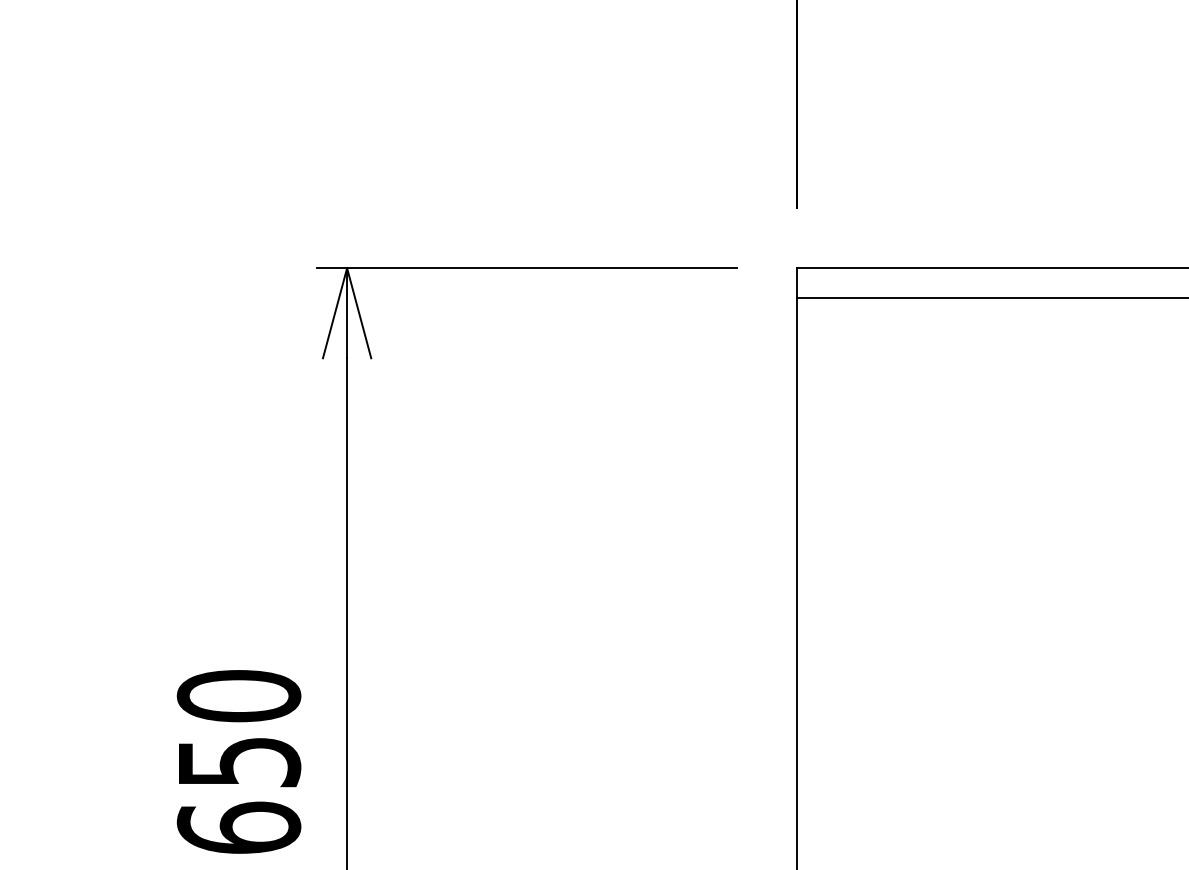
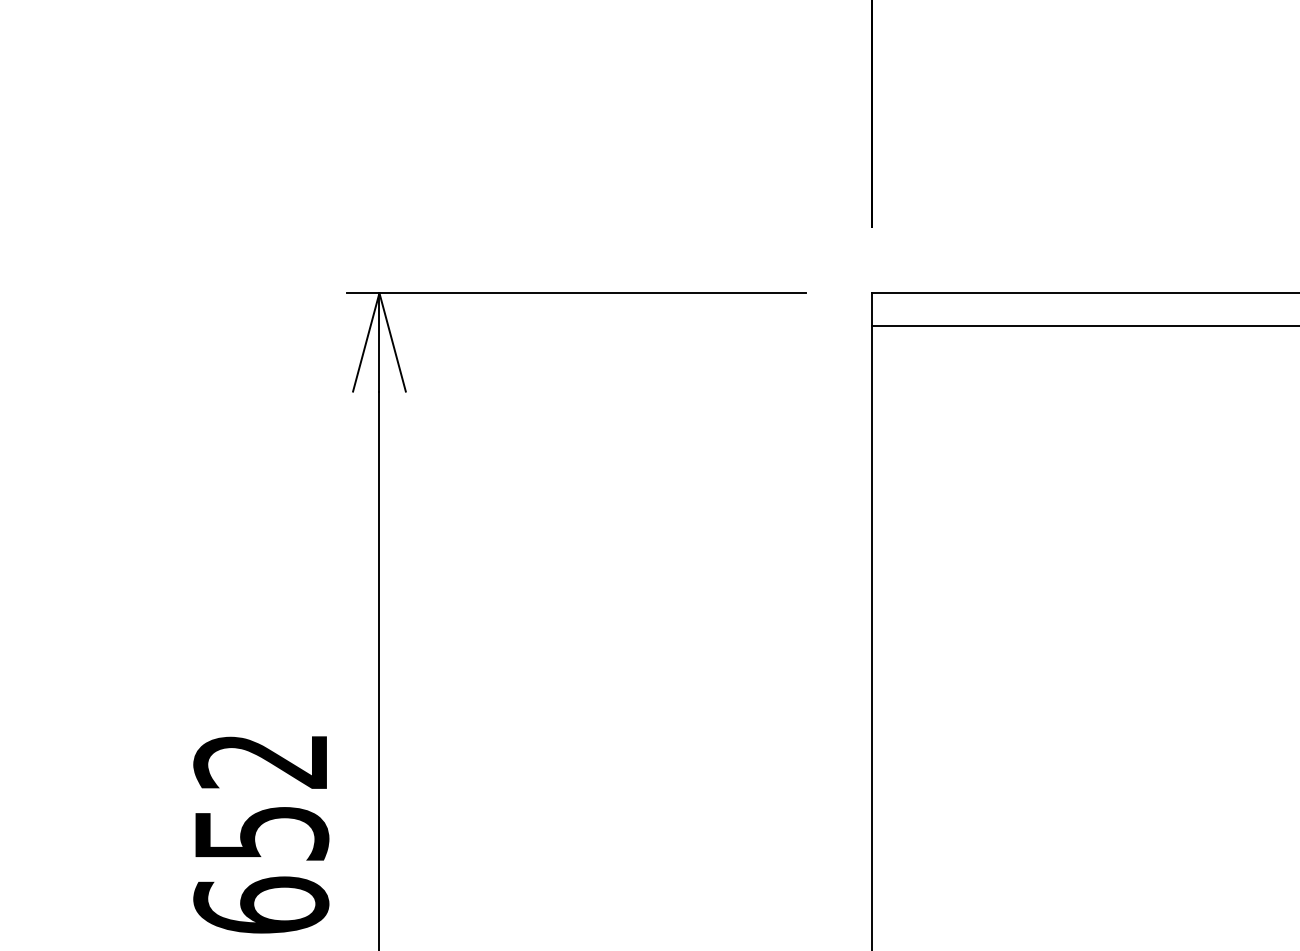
text: (239, 695) -> (261, 760), 650 -> 652

